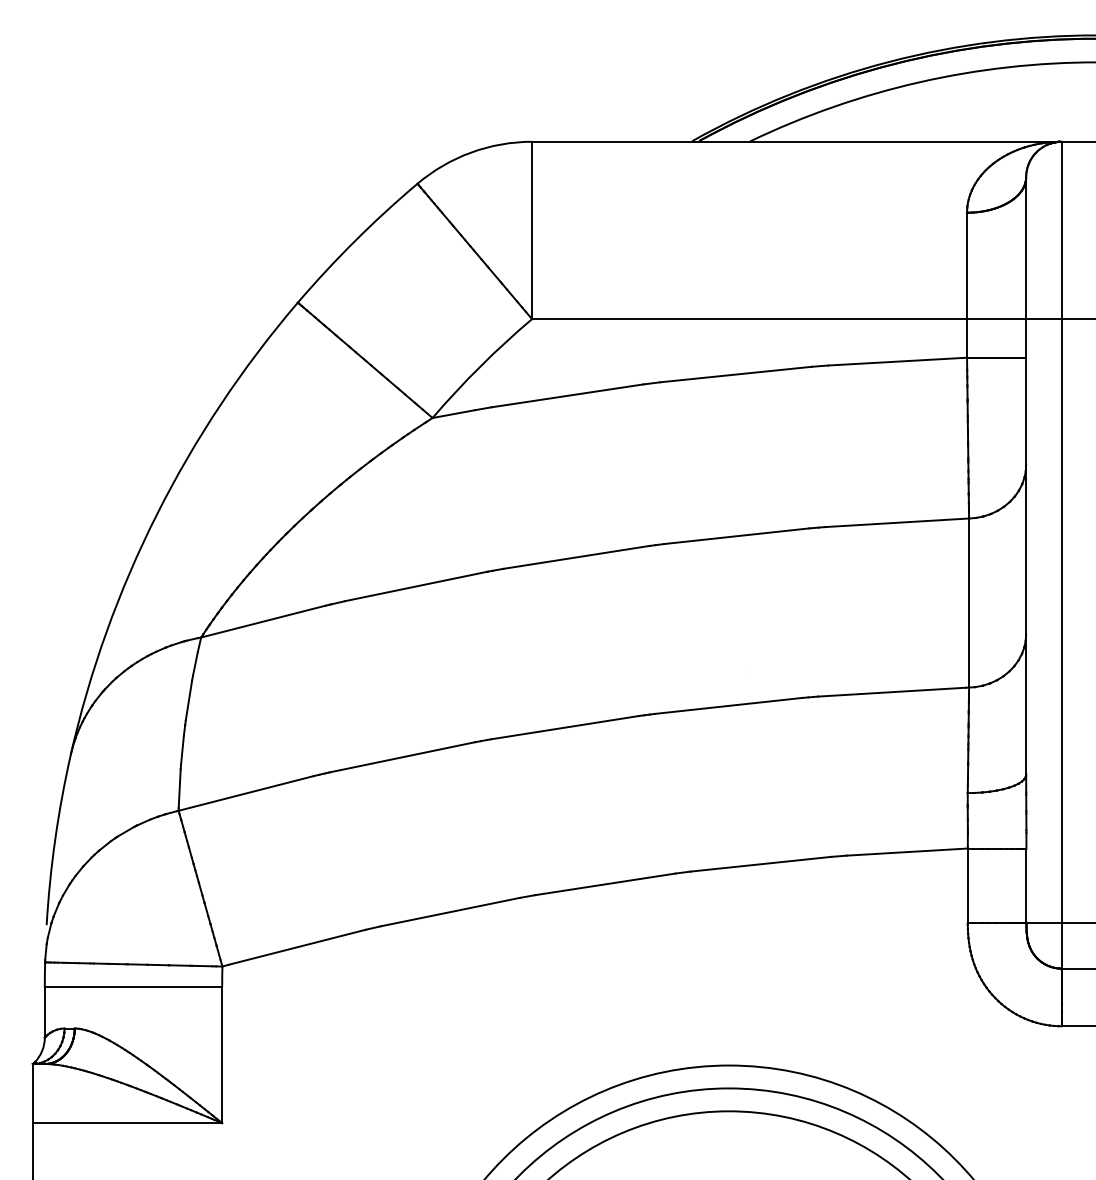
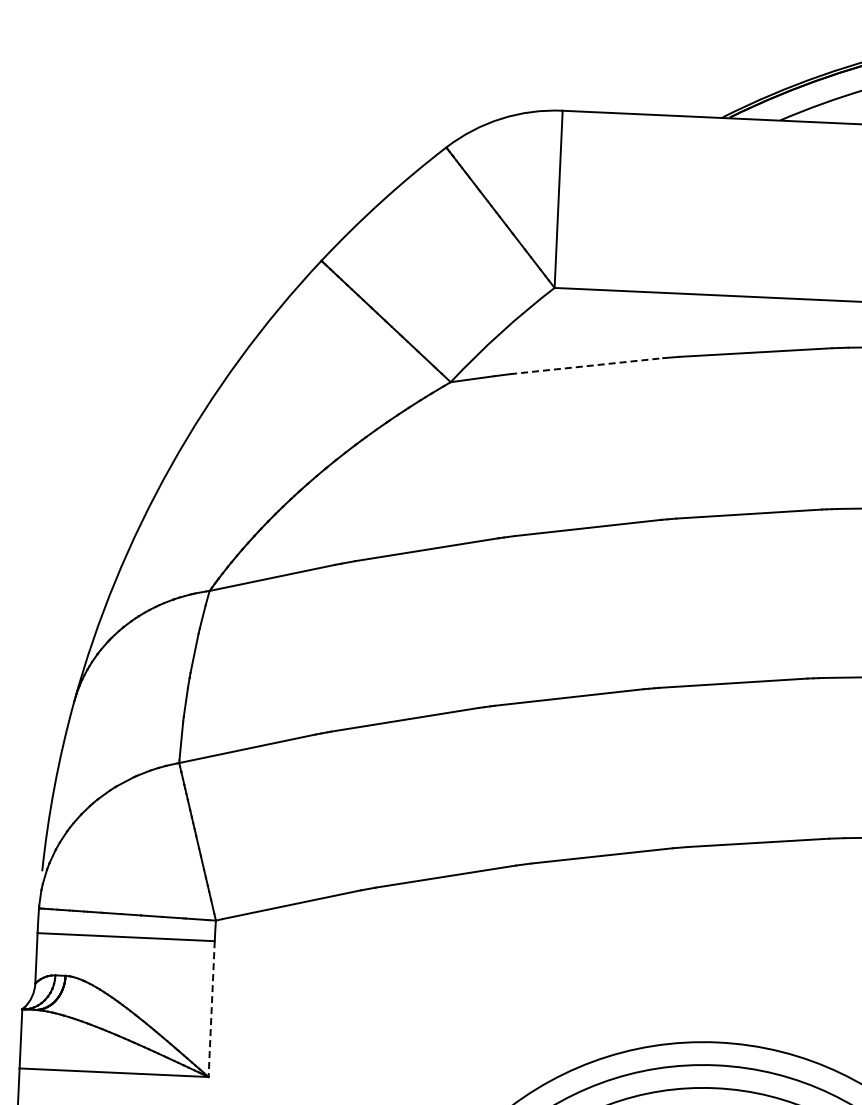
line: (567, 395) -> (586, 365), solid -> dashed
line: (222, 1055) -> (211, 1009), solid -> dashed

